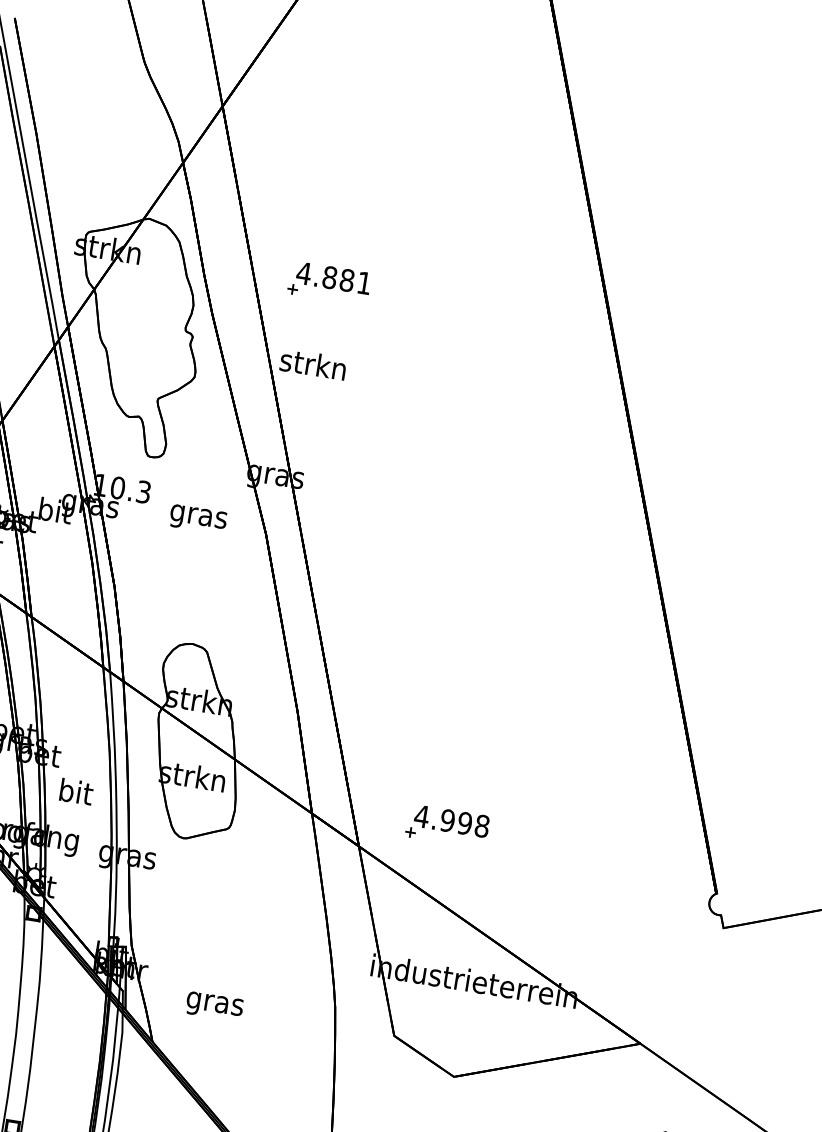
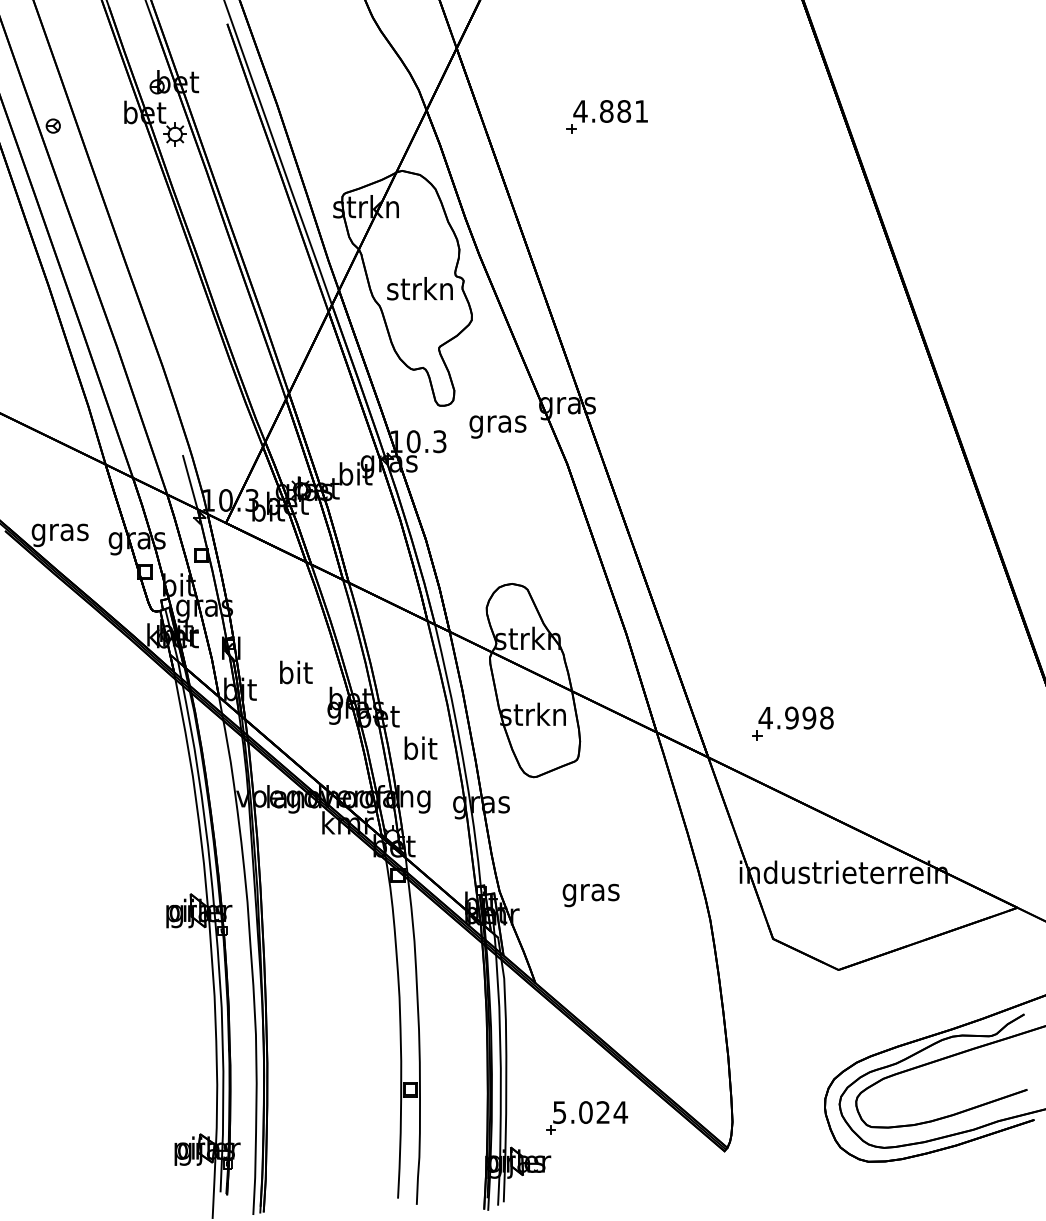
part: (328, 282) -> (606, 116), moved
text: (312, 364) -> (419, 288), moved
text: (197, 518) -> (497, 426), moved
text: (213, 1006) -> (590, 895), moved

